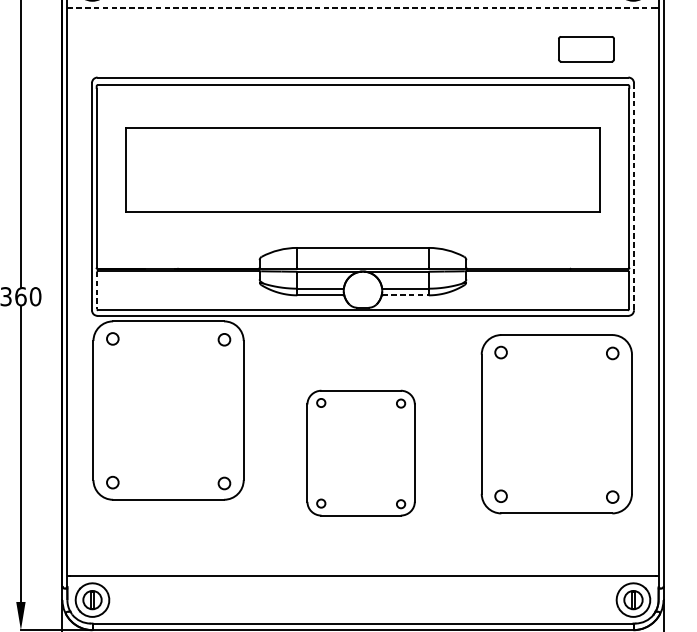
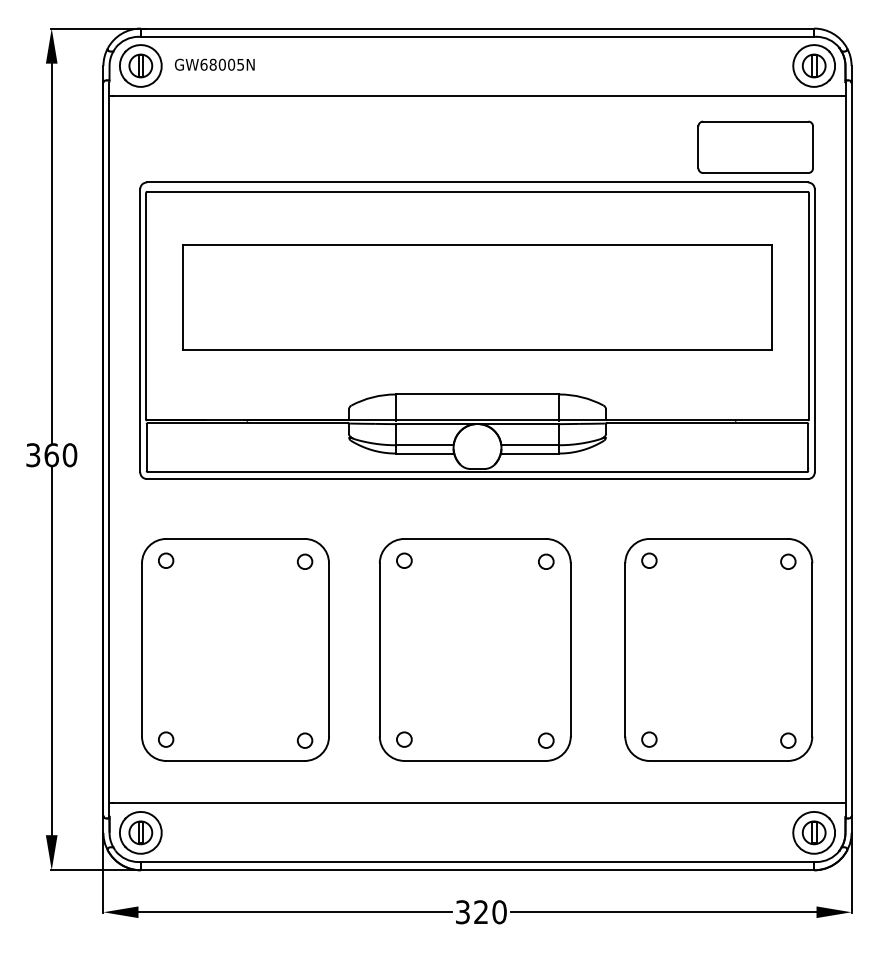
line: (362, 7) -> (477, 95), dashed -> solid
part: (586, 48) -> (755, 146), size x1.67
line: (633, 197) -> (814, 331), dashed -> solid
line: (97, 291) -> (146, 448), dashed -> solid
line: (405, 295) -> (530, 453), dashed -> solid
part: (168, 410) -> (235, 649), moved
part: (556, 423) -> (718, 649), moved
part: (360, 452) -> (474, 649), size x1.43

